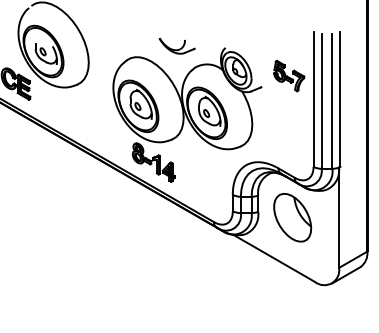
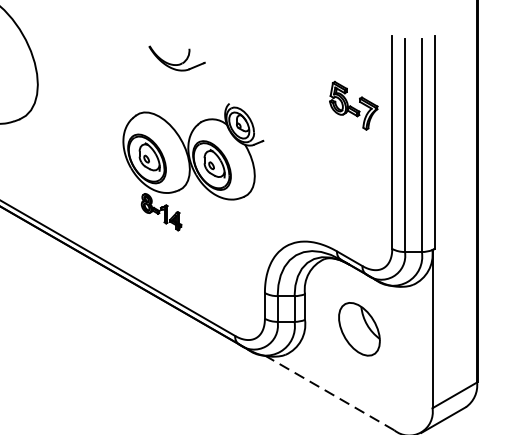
part: (187, 114) -> (193, 166), size x0.6
part: (292, 217) -> (359, 328), size x0.7
line: (273, 258) -> (329, 393), solid -> dashed

